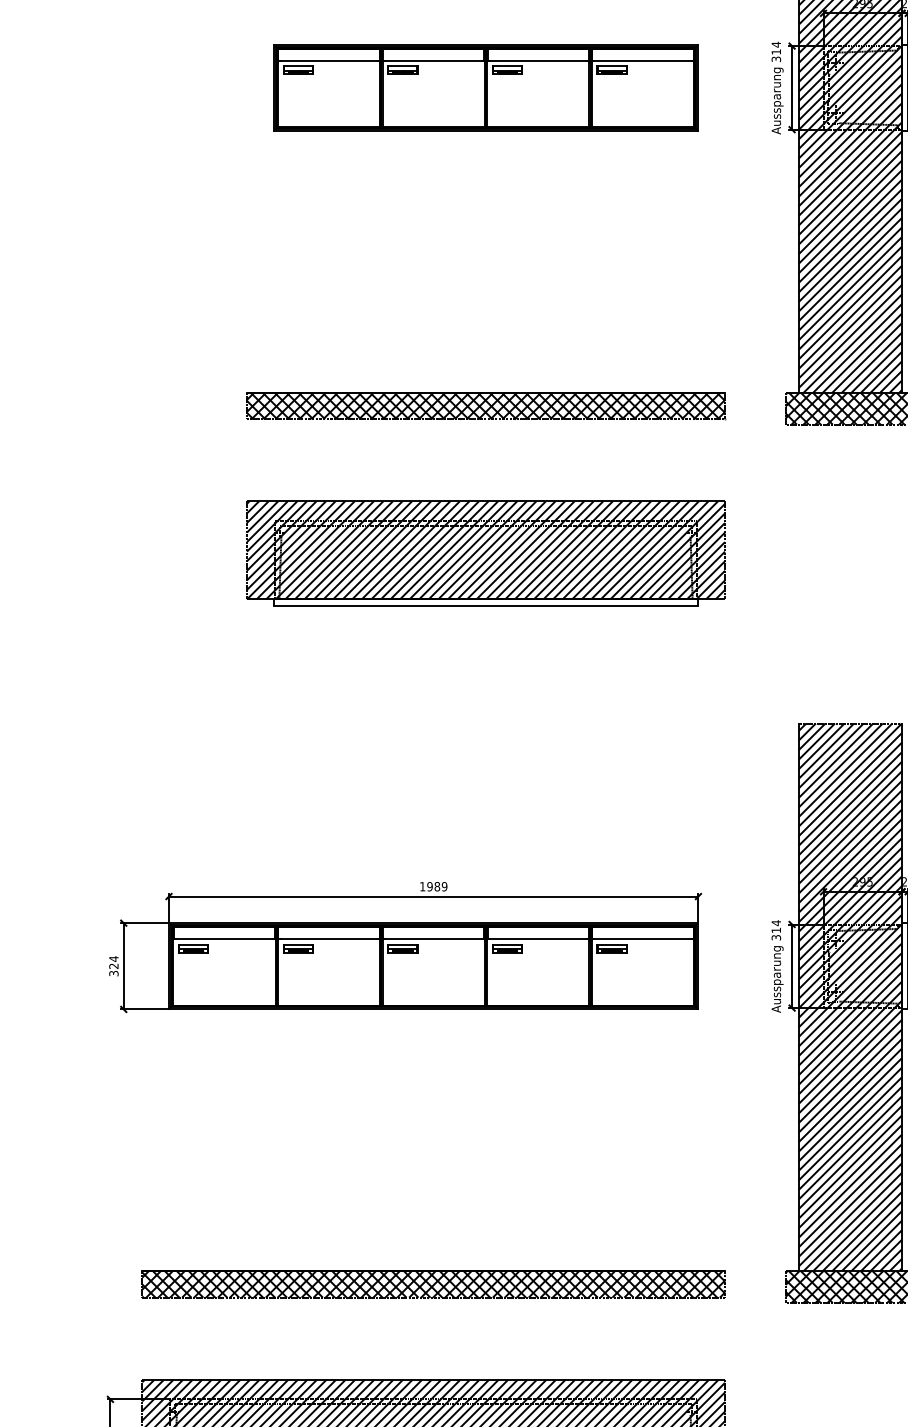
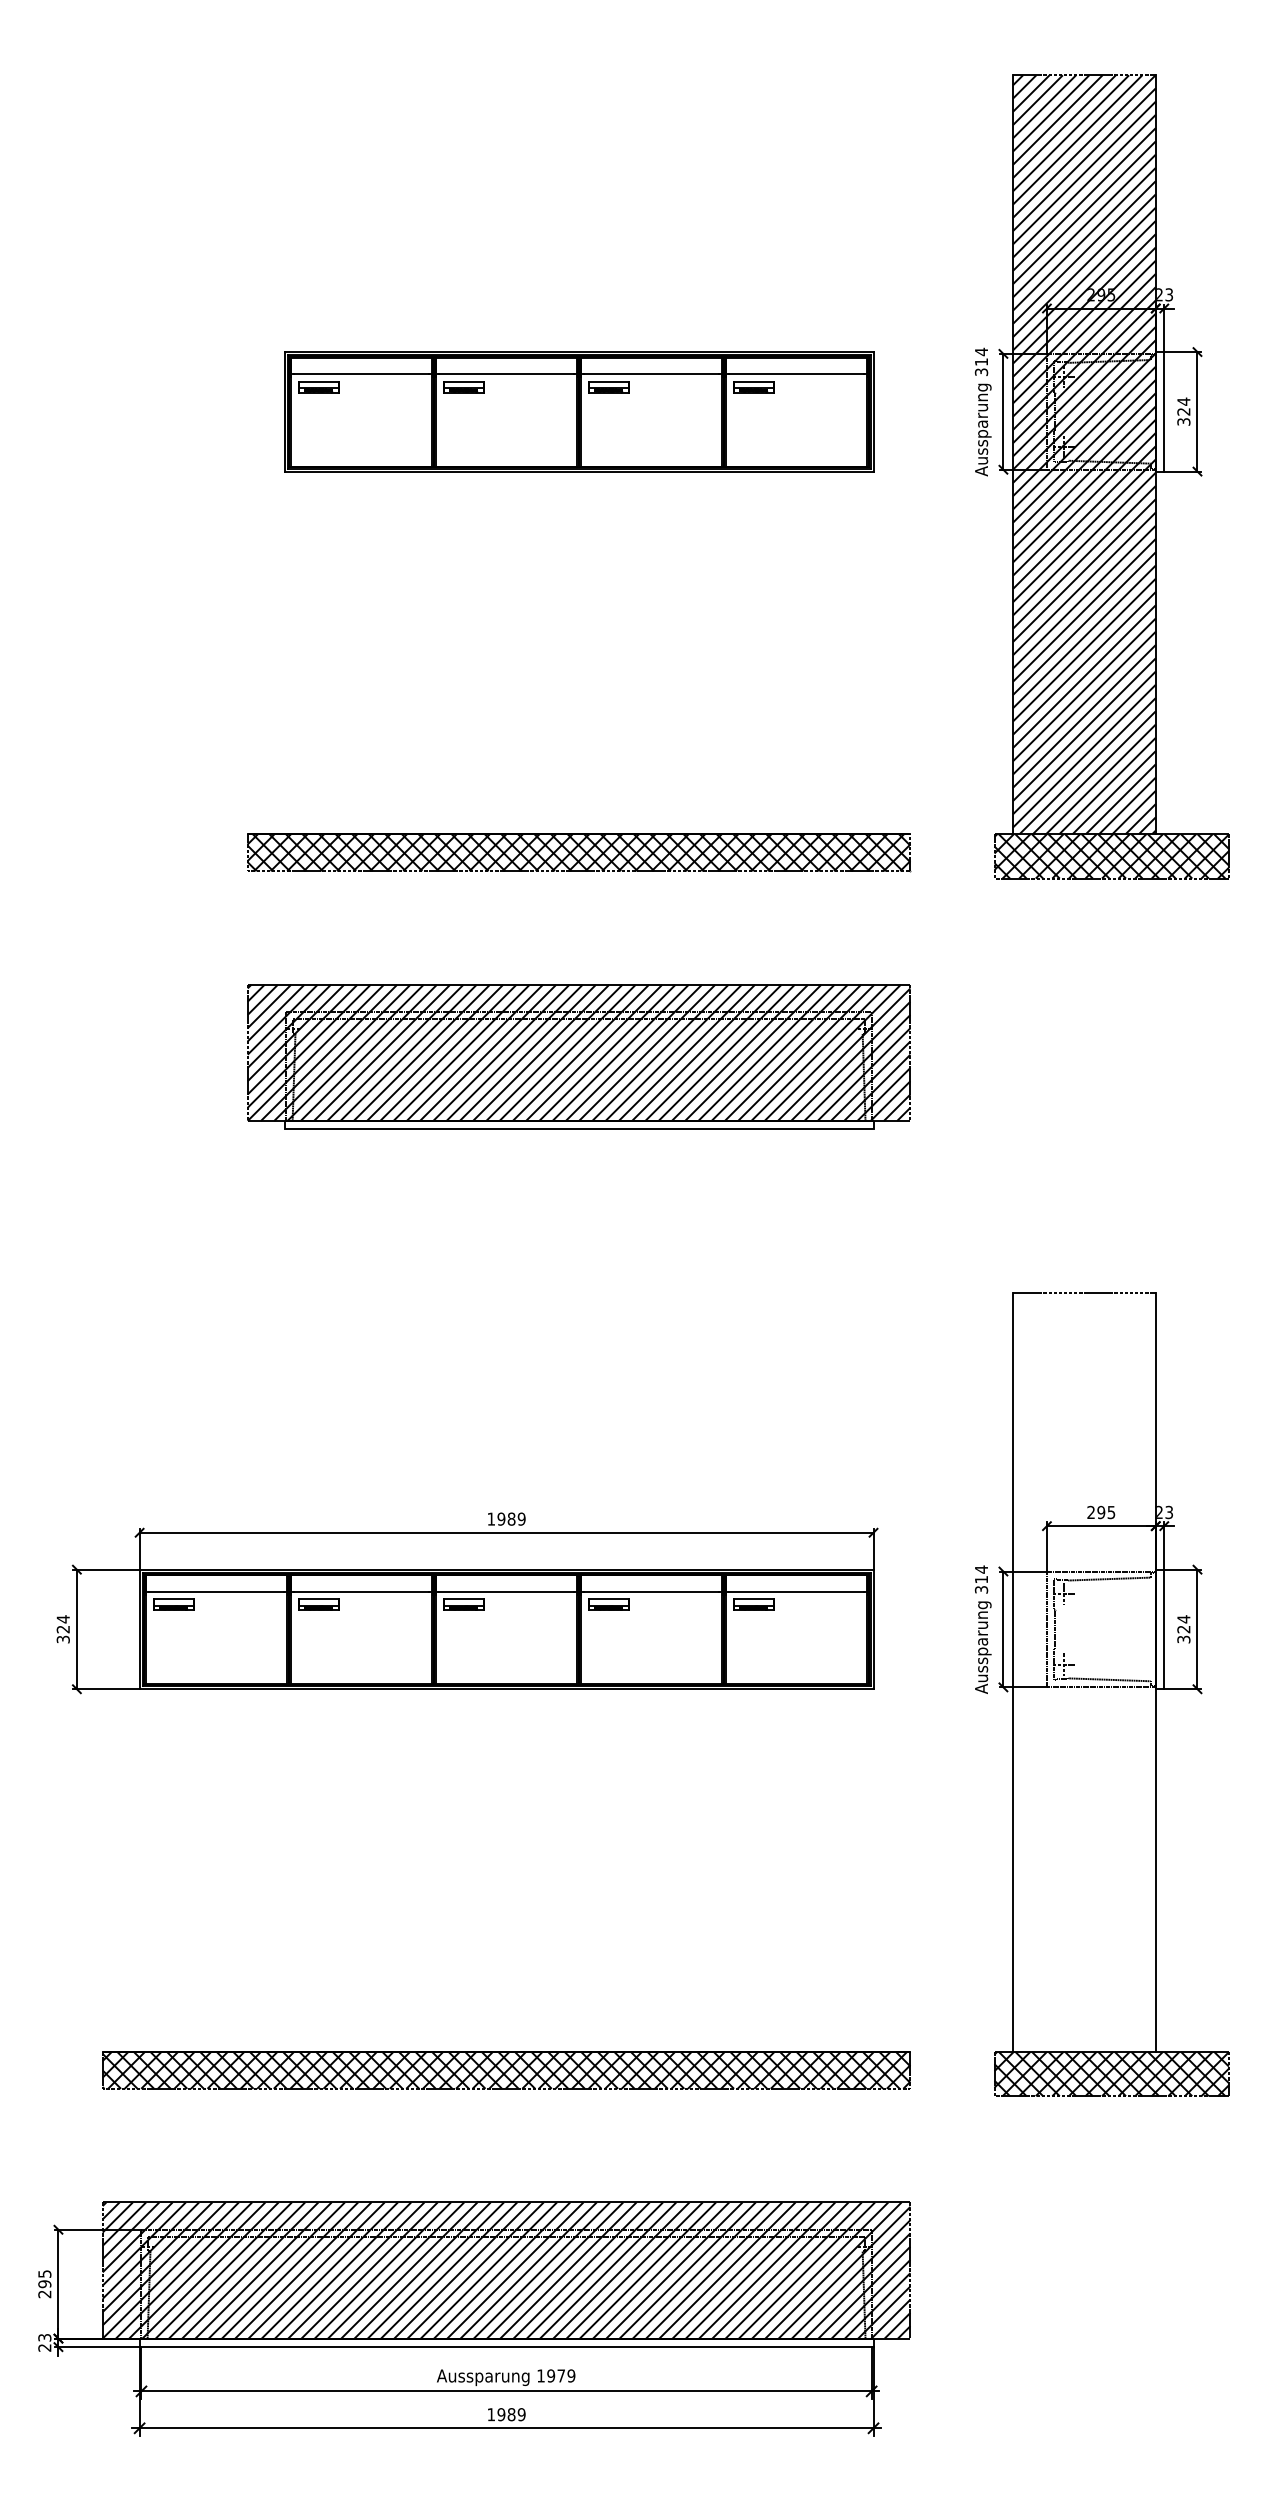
hatch: (849, 996) -> (1083, 1671), removed

